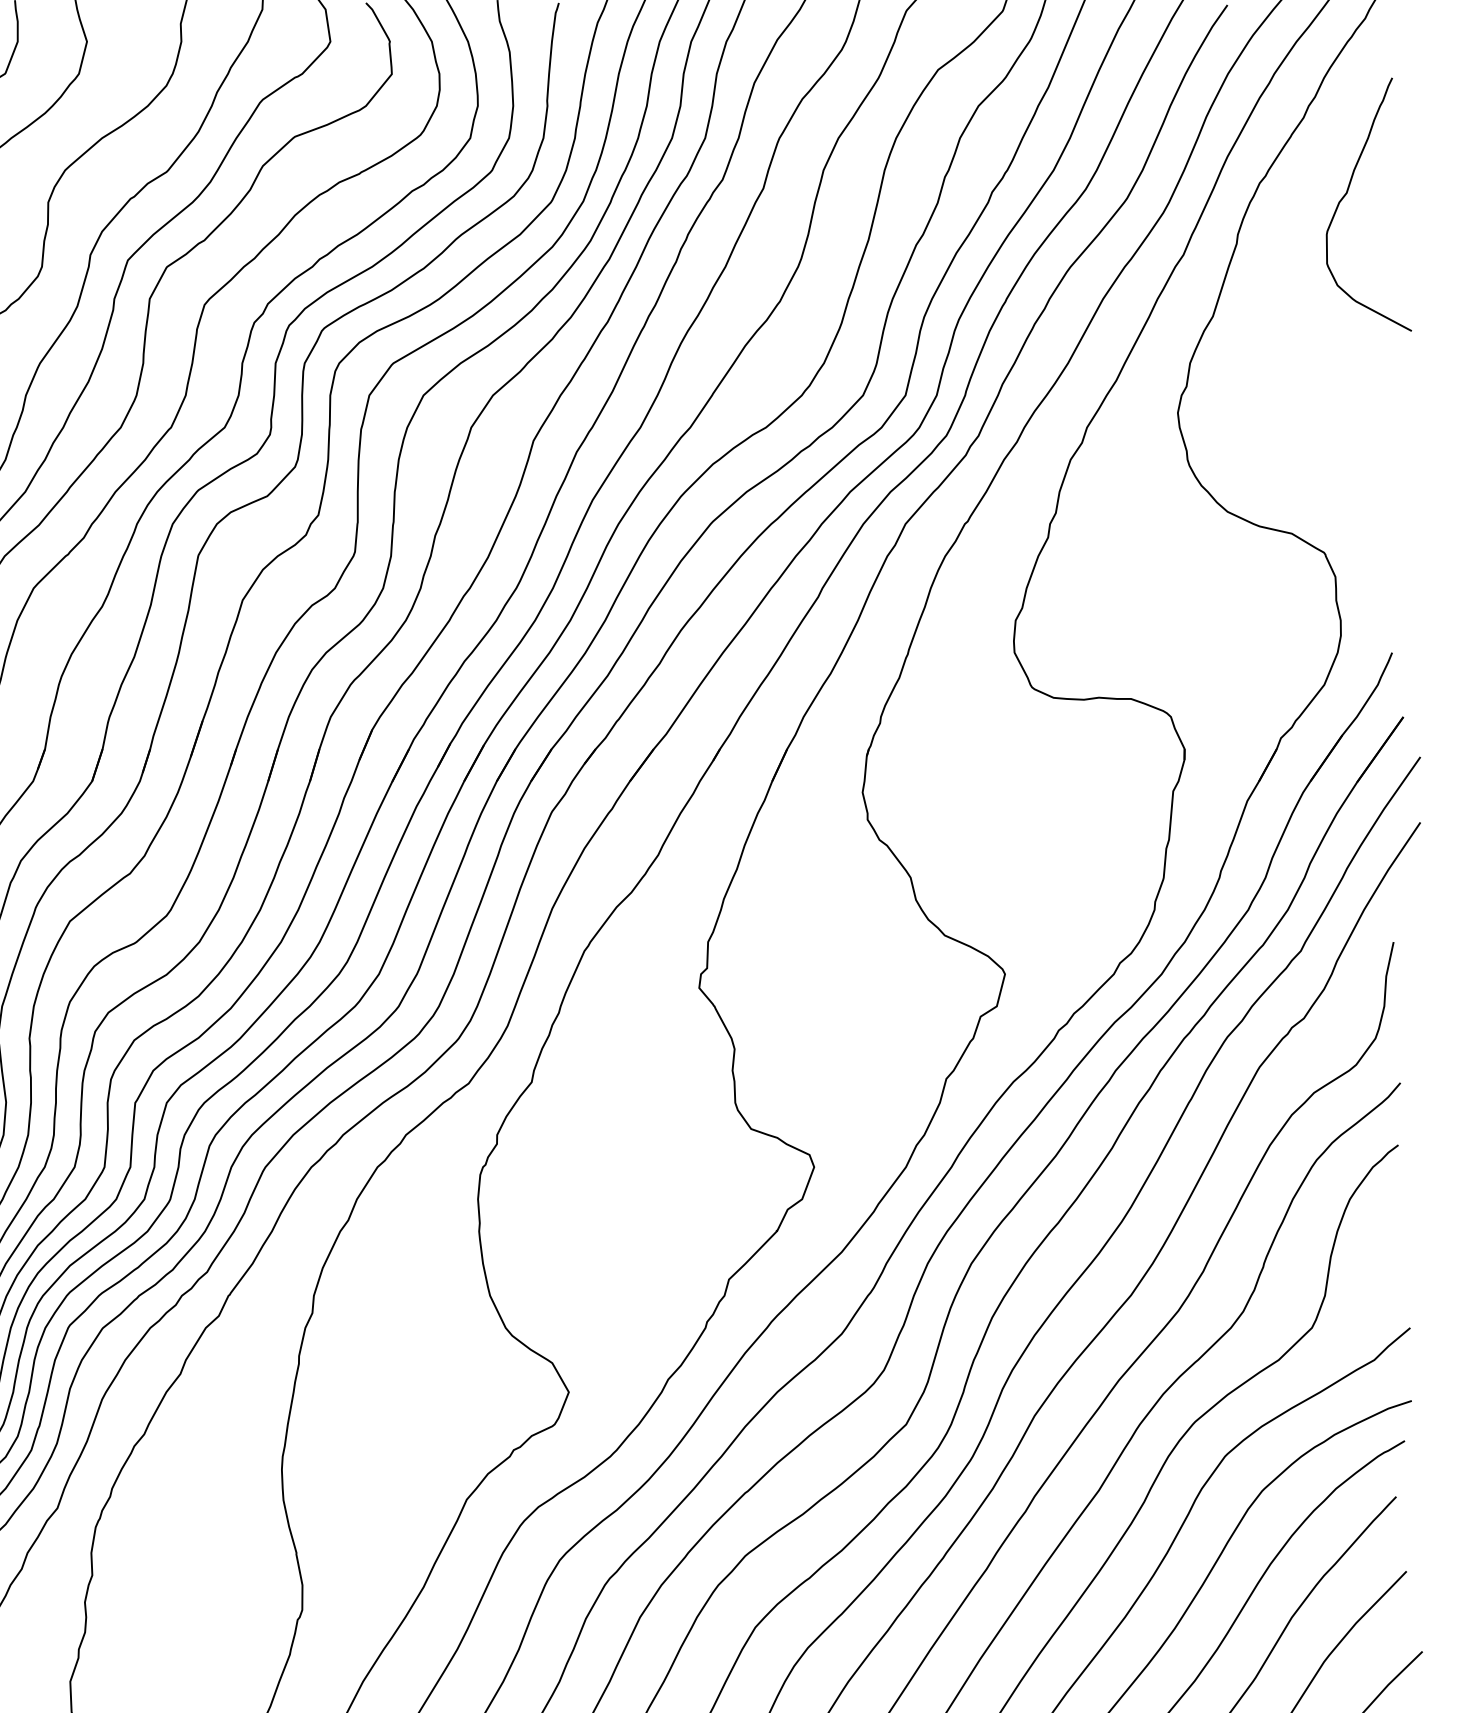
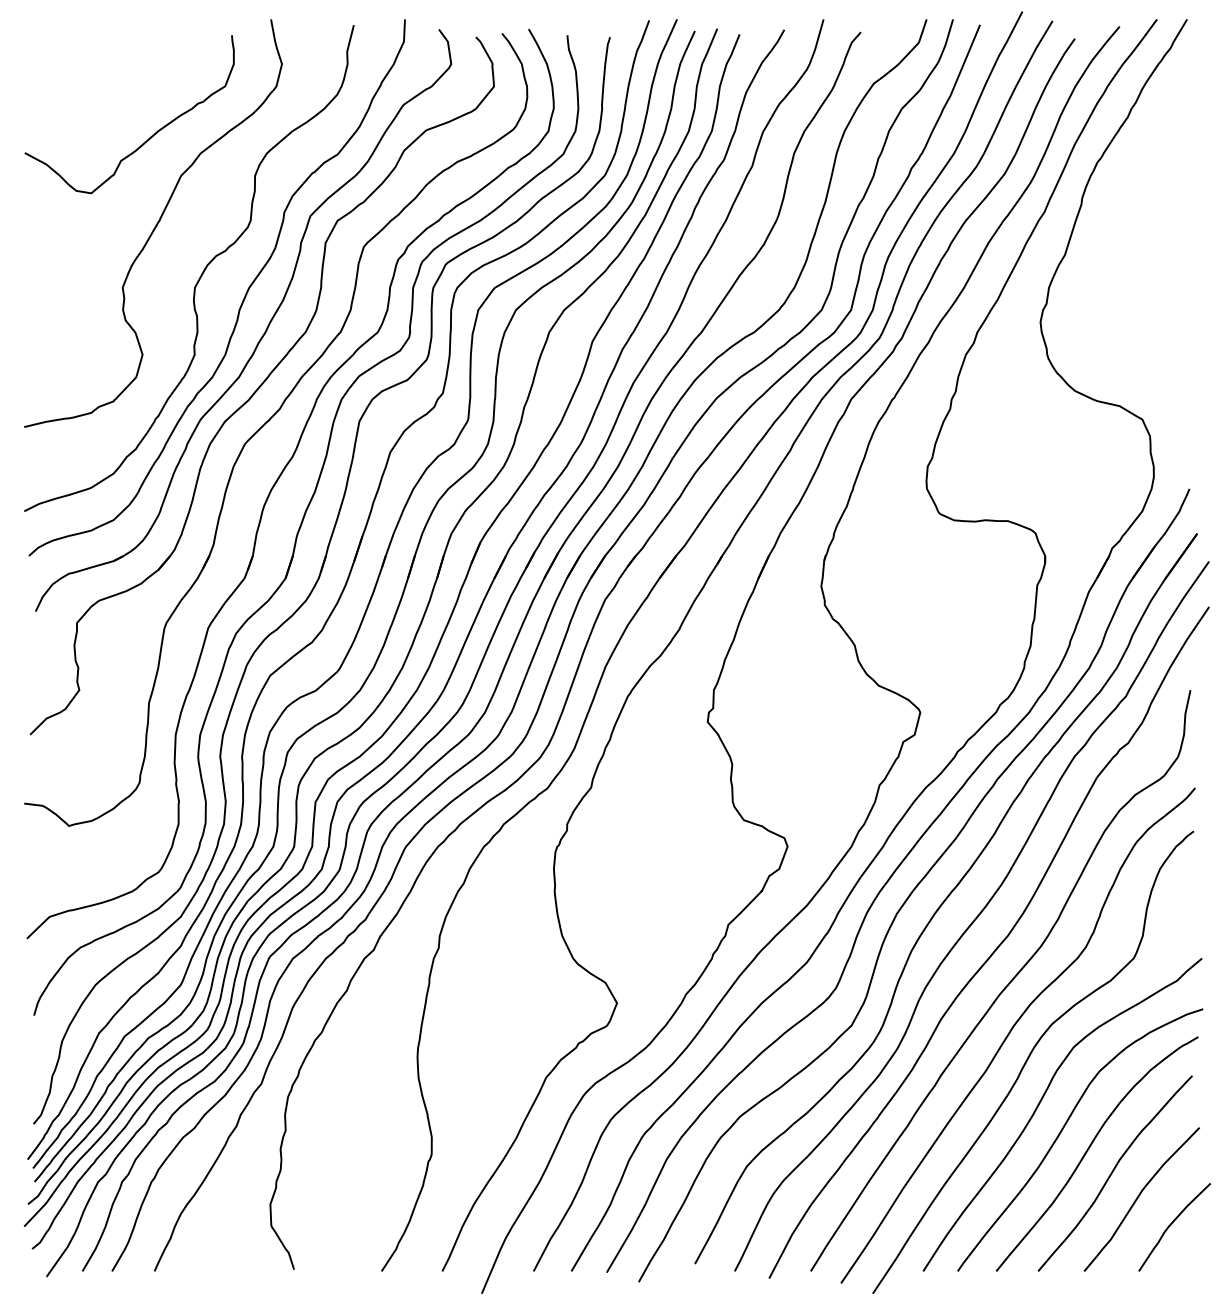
curve: (1347, 194) -> (1158, 170), removed

